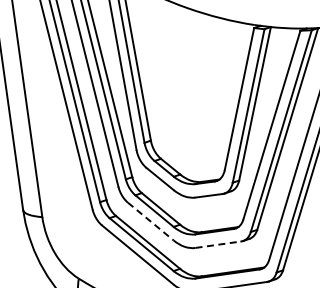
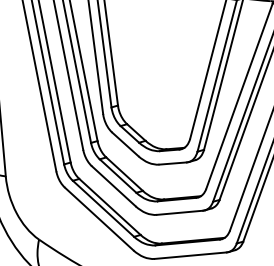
line: (150, 221) -> (113, 186), dashed -> solid
line: (218, 244) -> (180, 212), dashed -> solid

